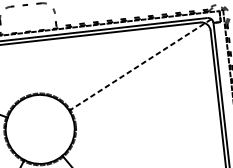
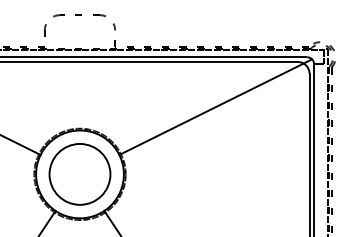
line: (140, 65) -> (215, 107), dashed -> solid
circle: (39, 129) -> (79, 174), added

